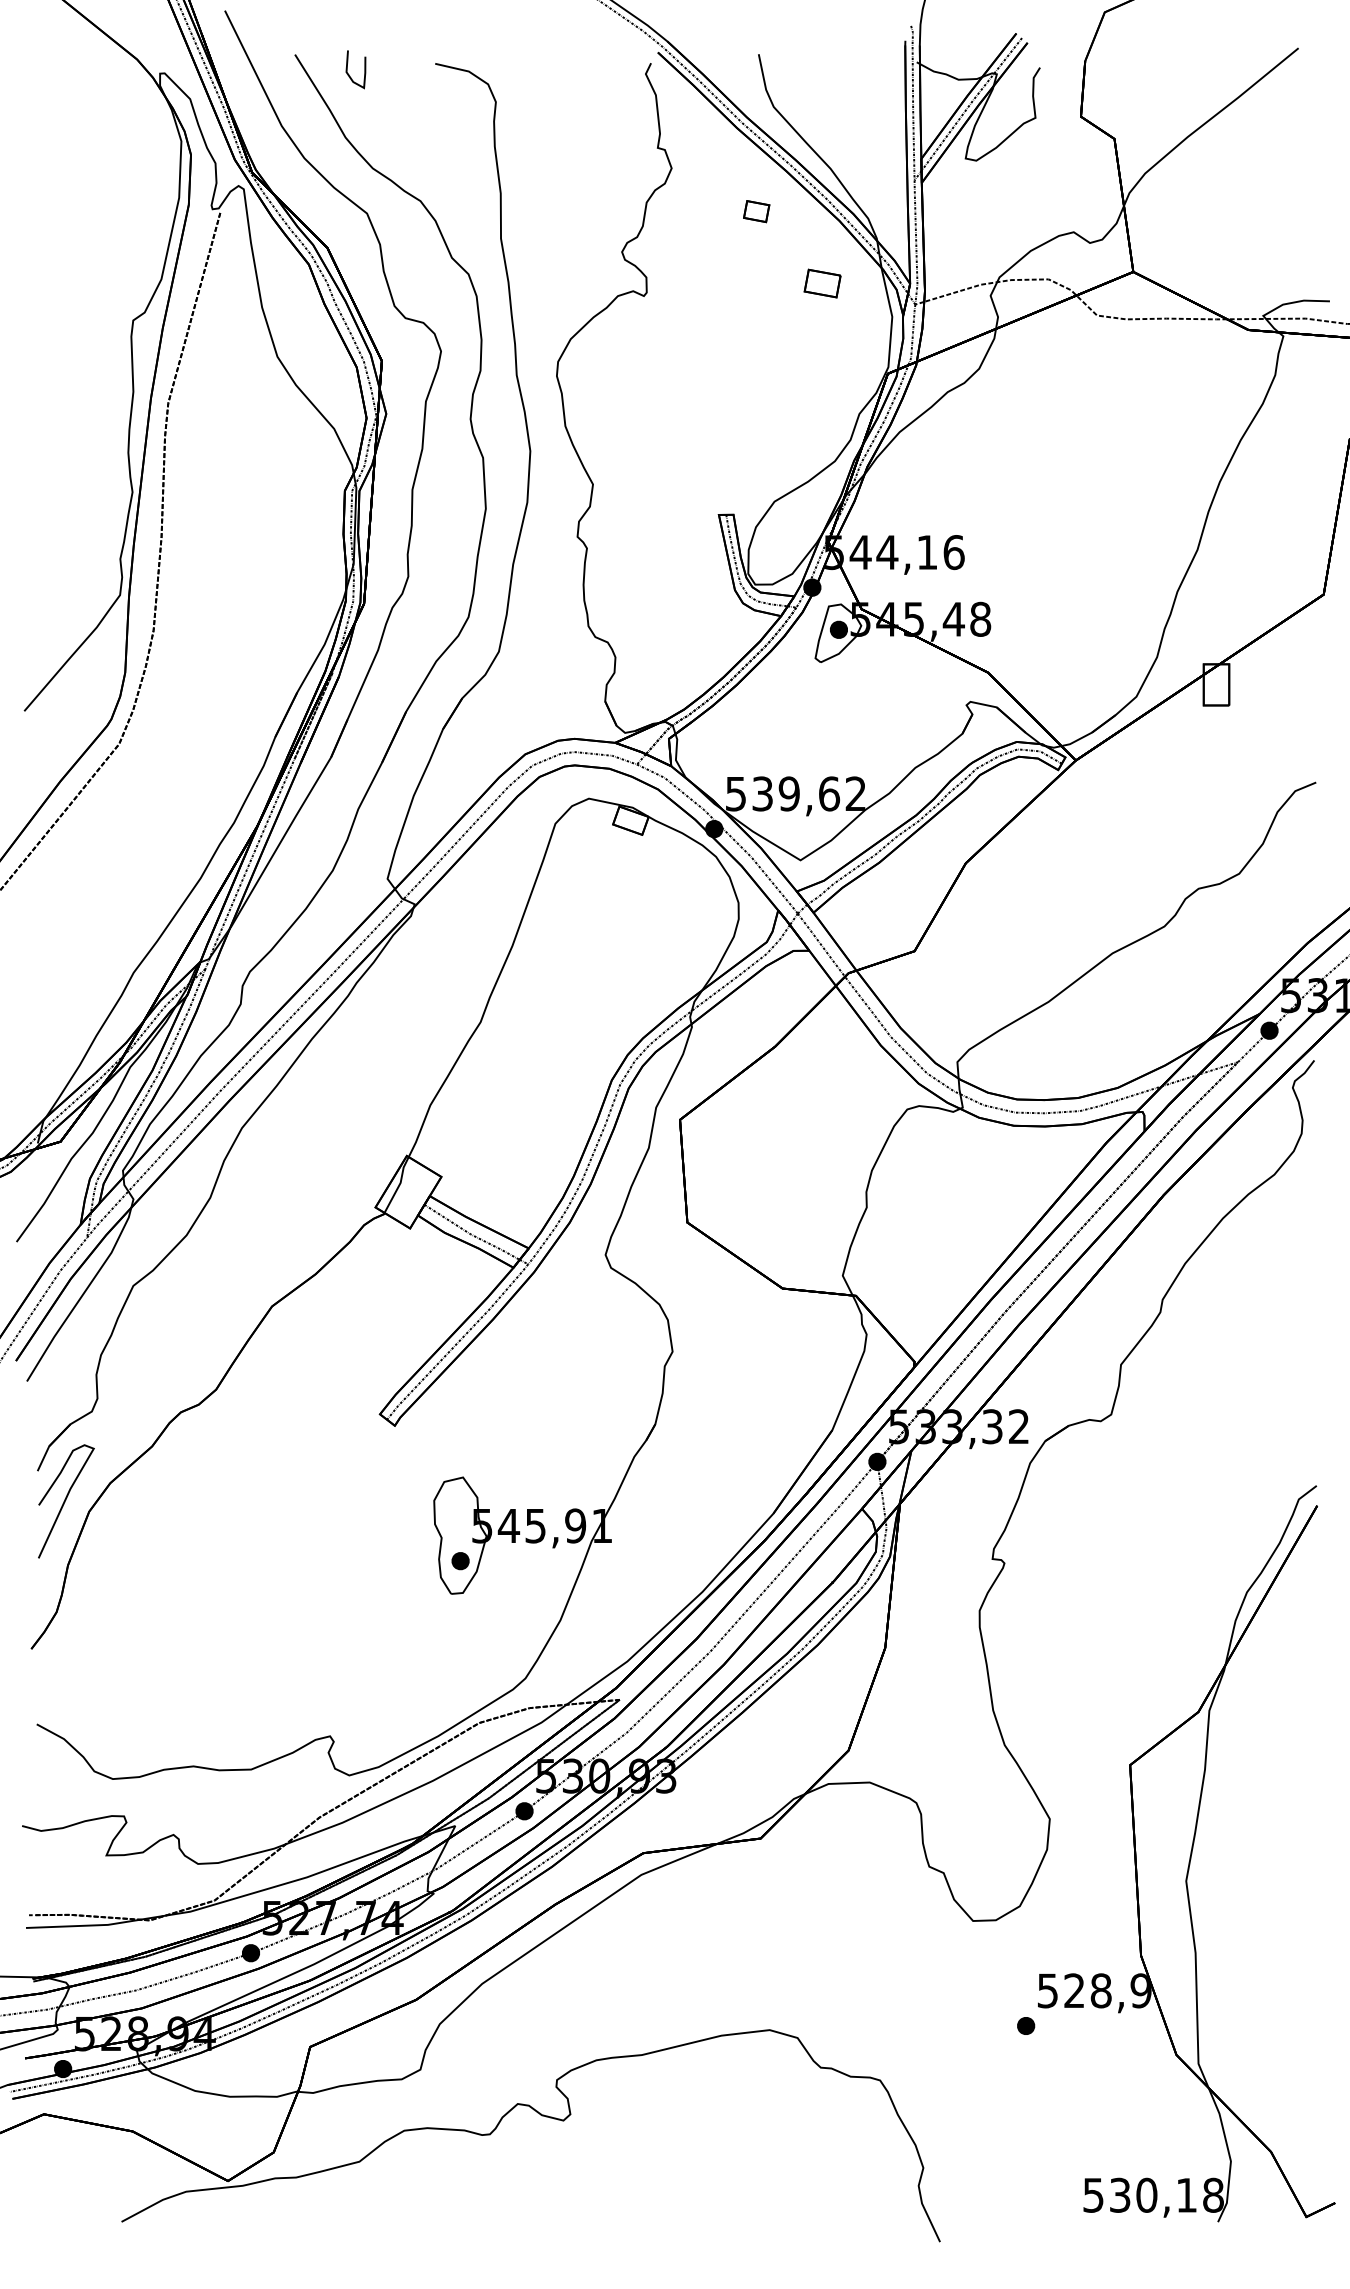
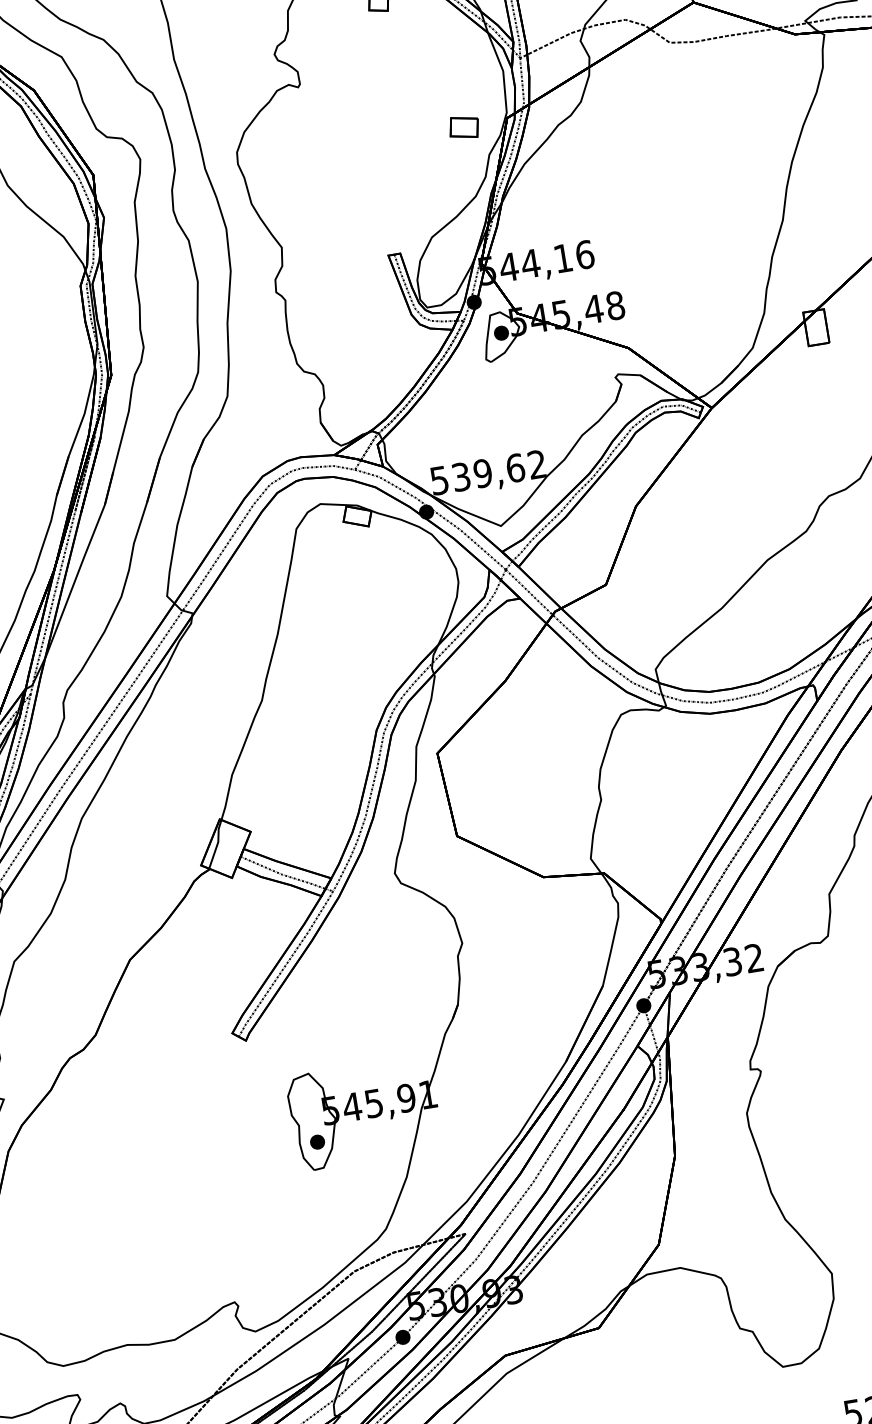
part: (822, 283) -> (464, 127), moved

